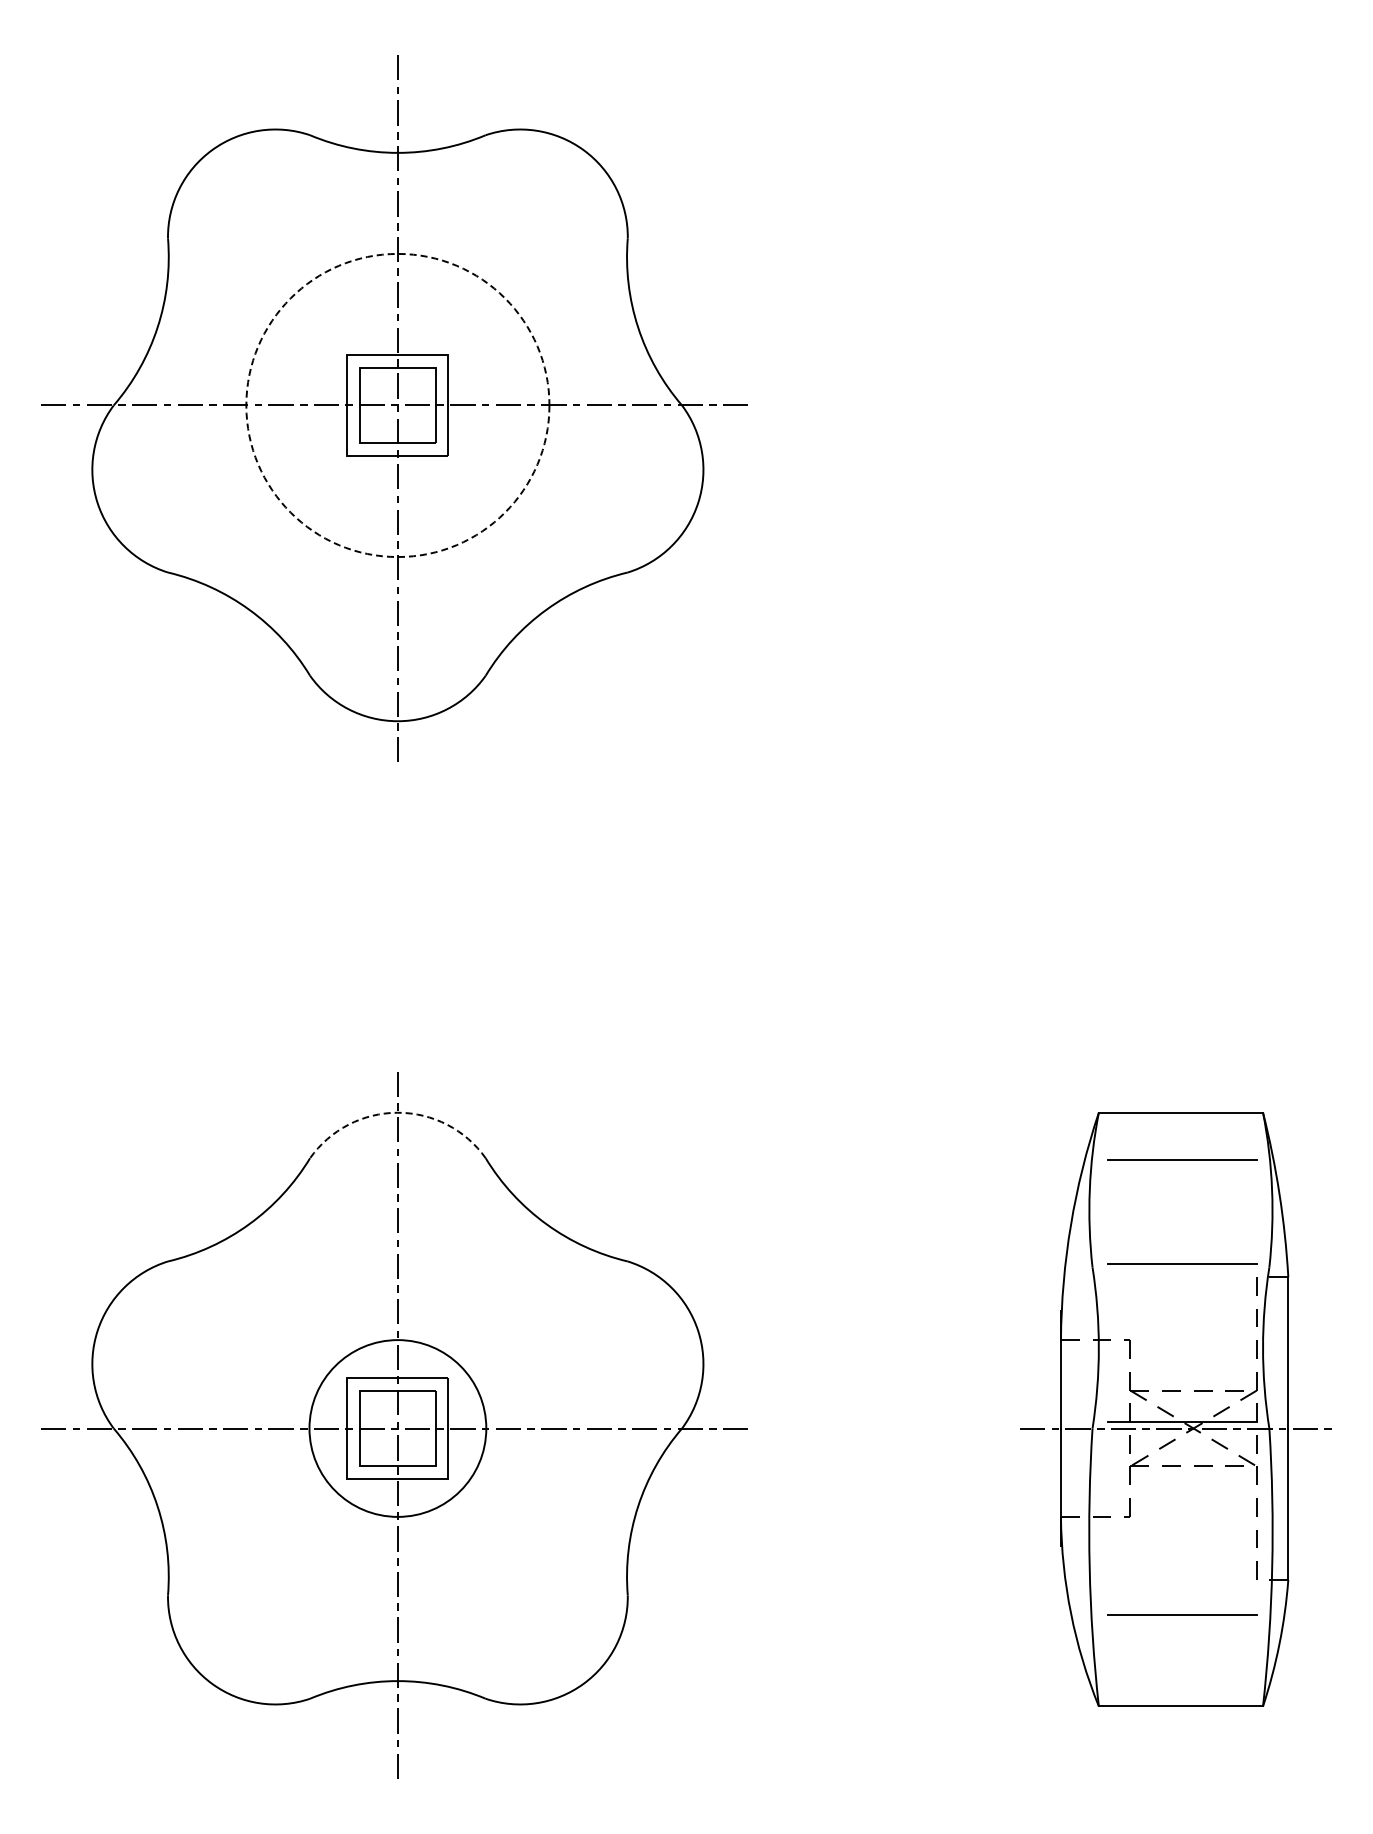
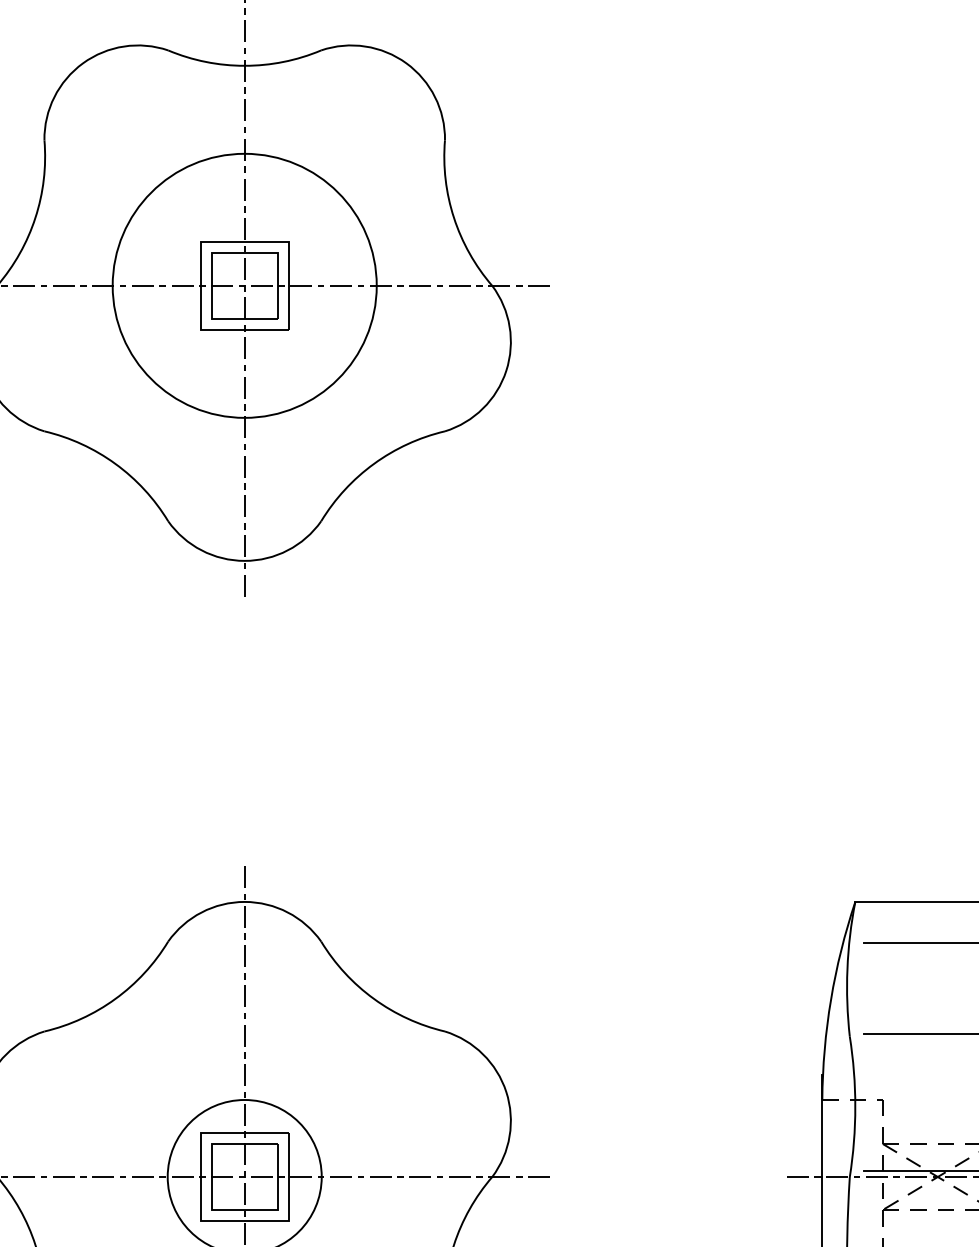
circle: (397, 405) -> (244, 285), dashed -> solid
arc: (397, 1112) -> (244, 901), dashed -> solid

